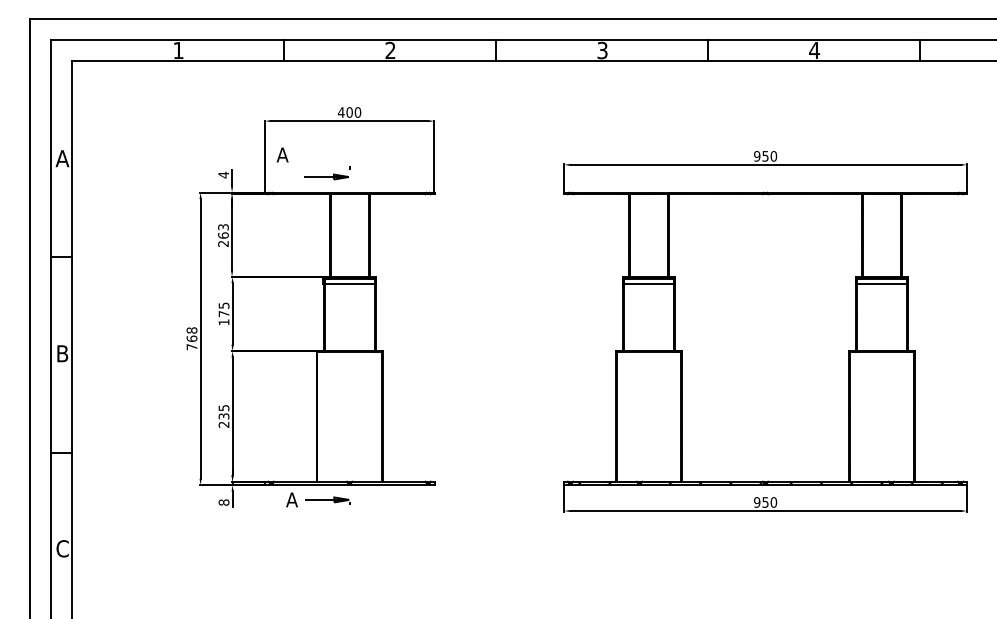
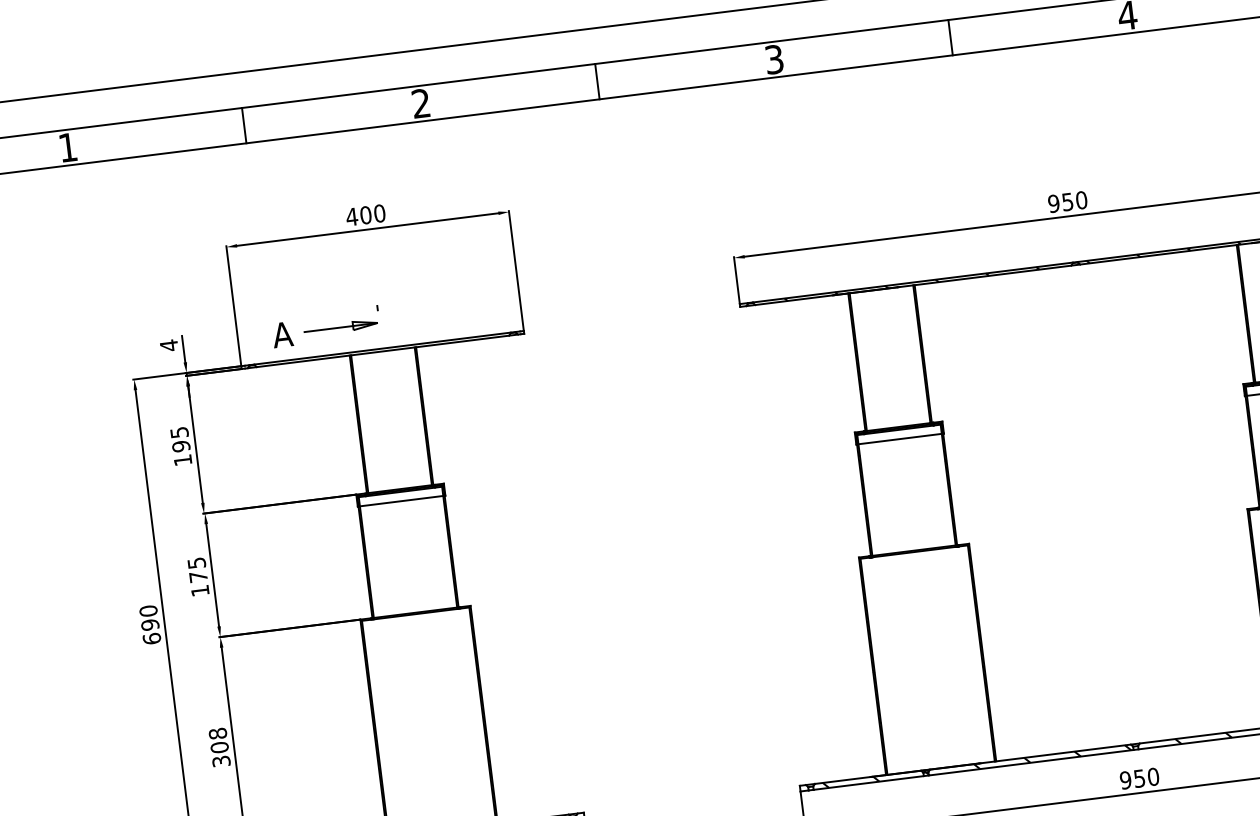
text: (282, 154) -> (282, 333), moved
text: (223, 235) -> (181, 446), 263 -> 195
text: (191, 338) -> (149, 624), 768 -> 690
text: (223, 415) -> (218, 746), 235 -> 308

